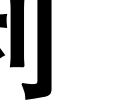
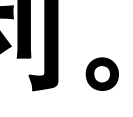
part: (94, 82) -> (101, 73), added

